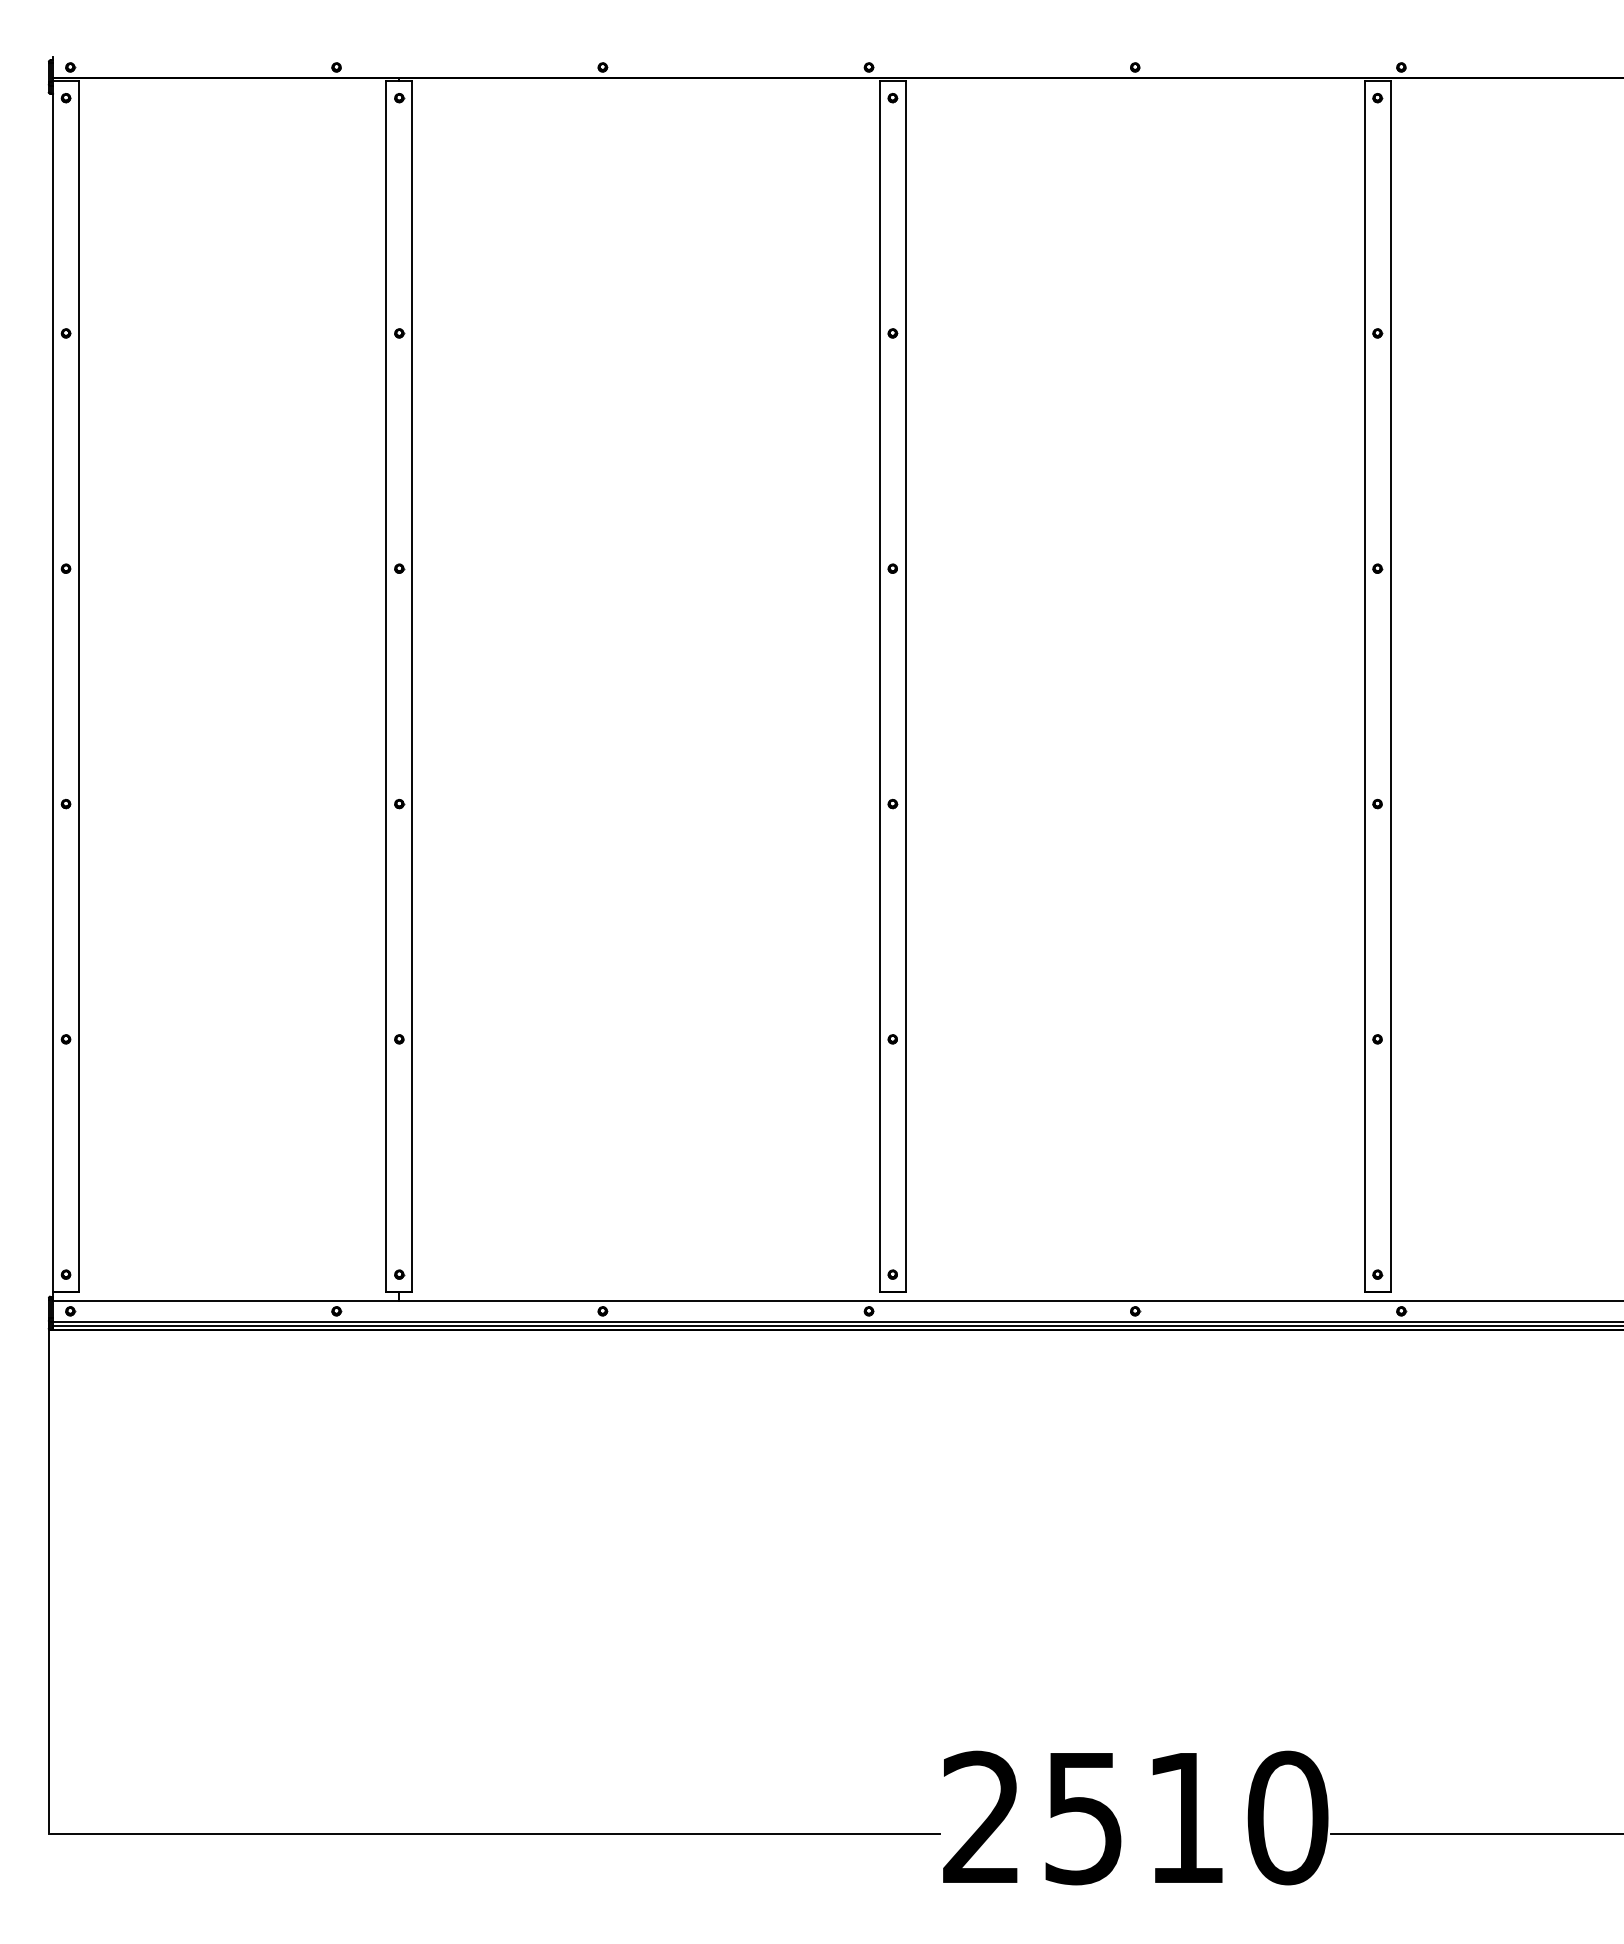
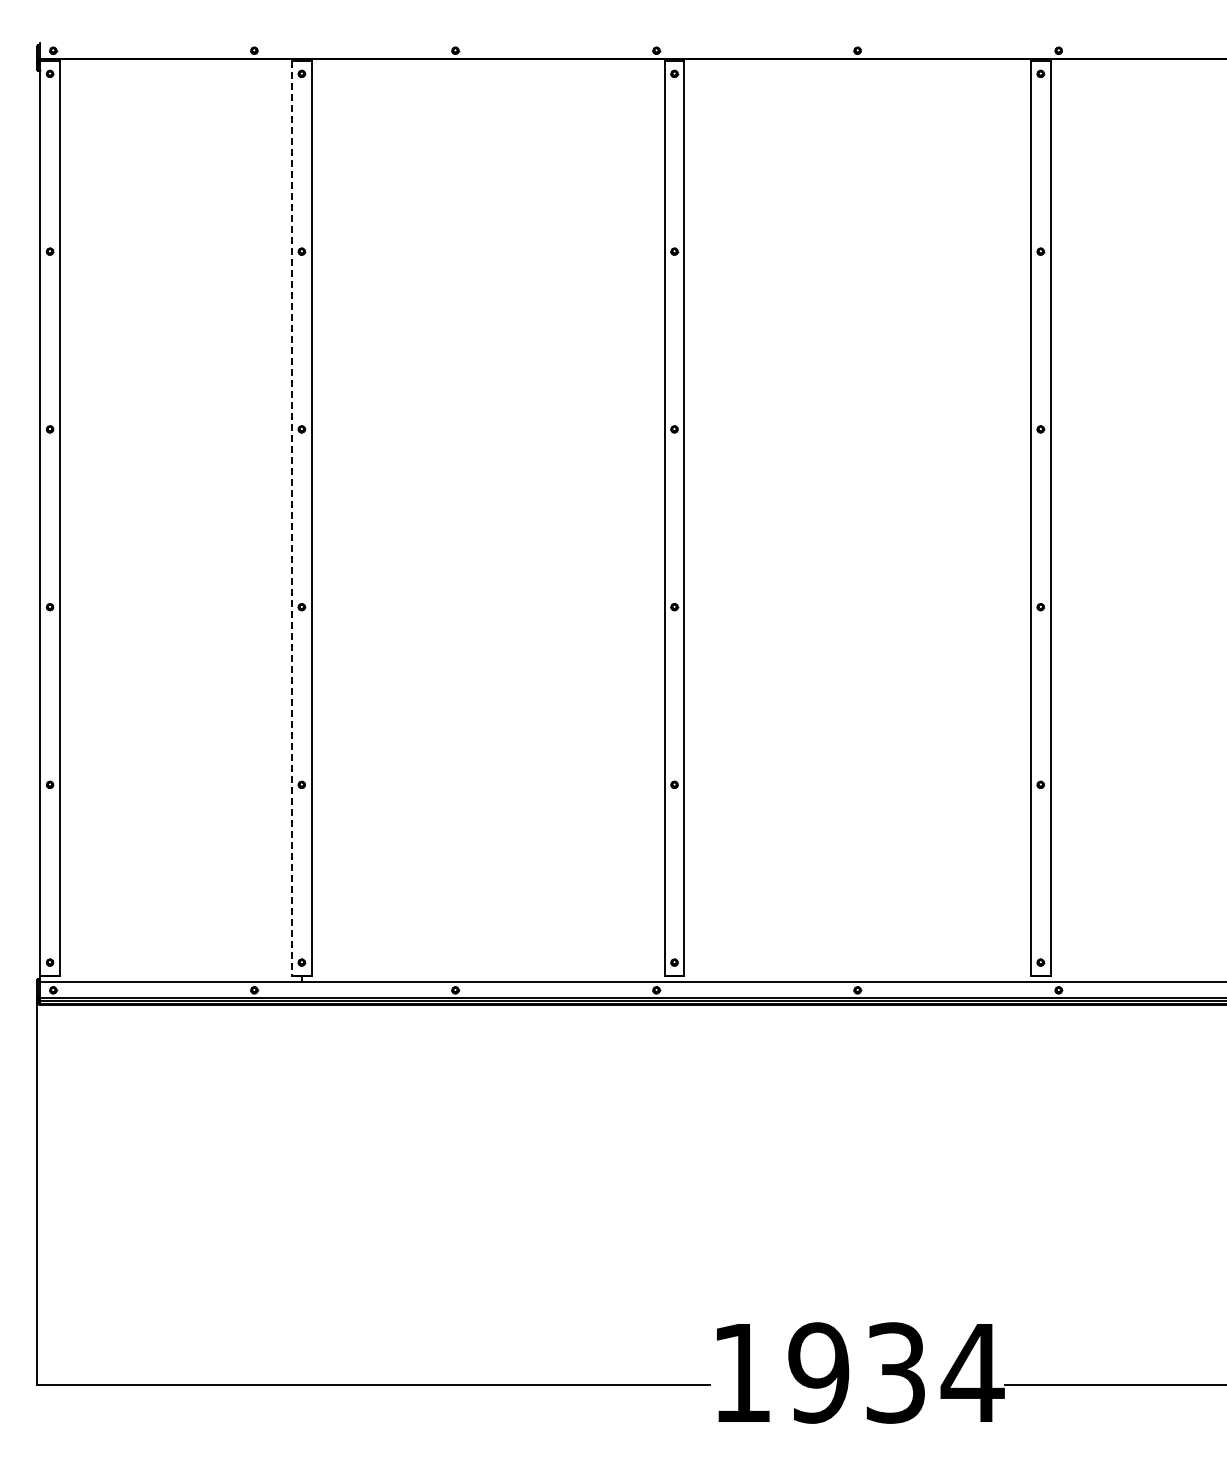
line: (387, 686) -> (292, 518), solid -> dashed
text: (1136, 1817) -> (858, 1372), 2510 -> 1934

